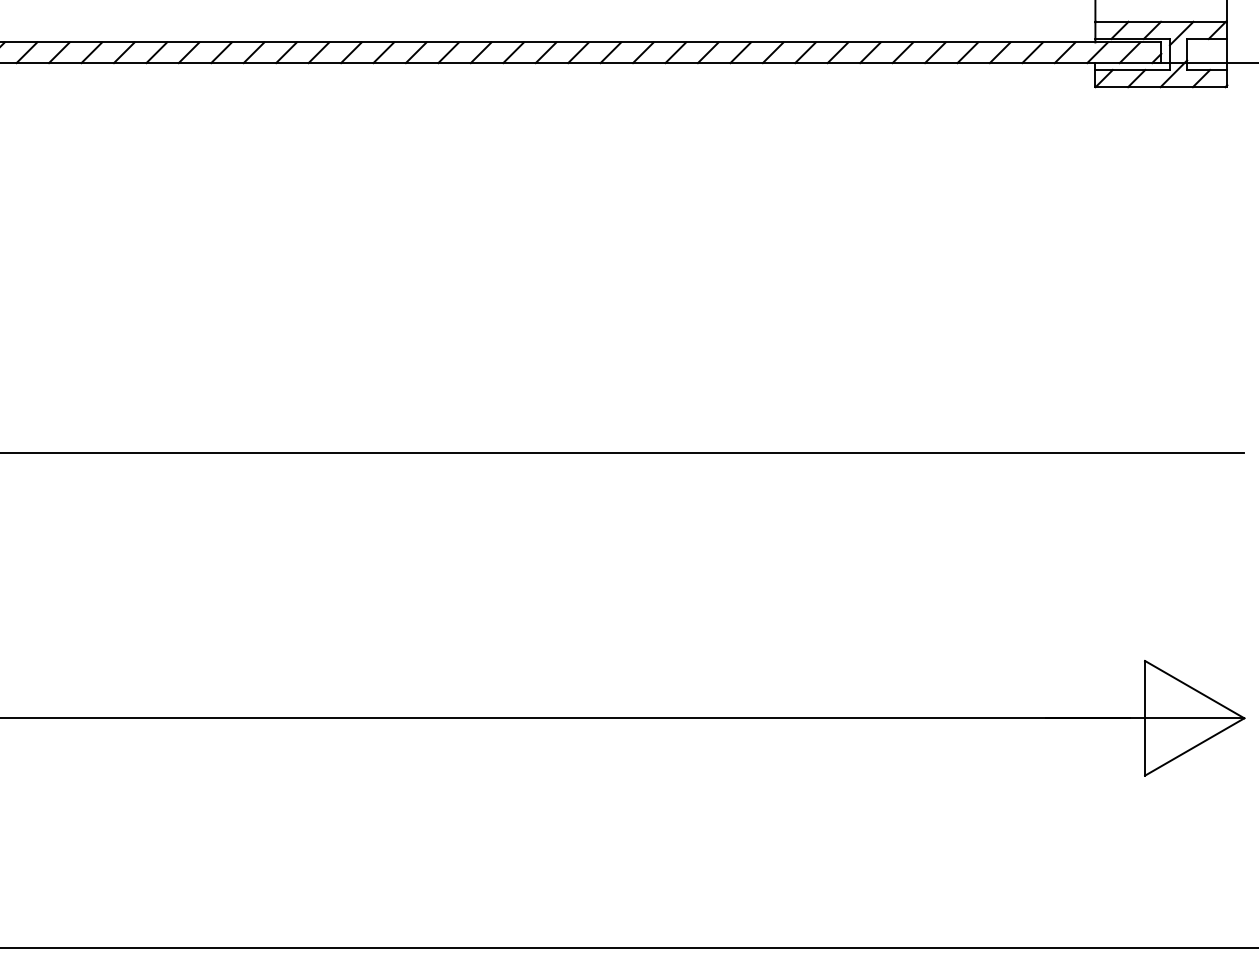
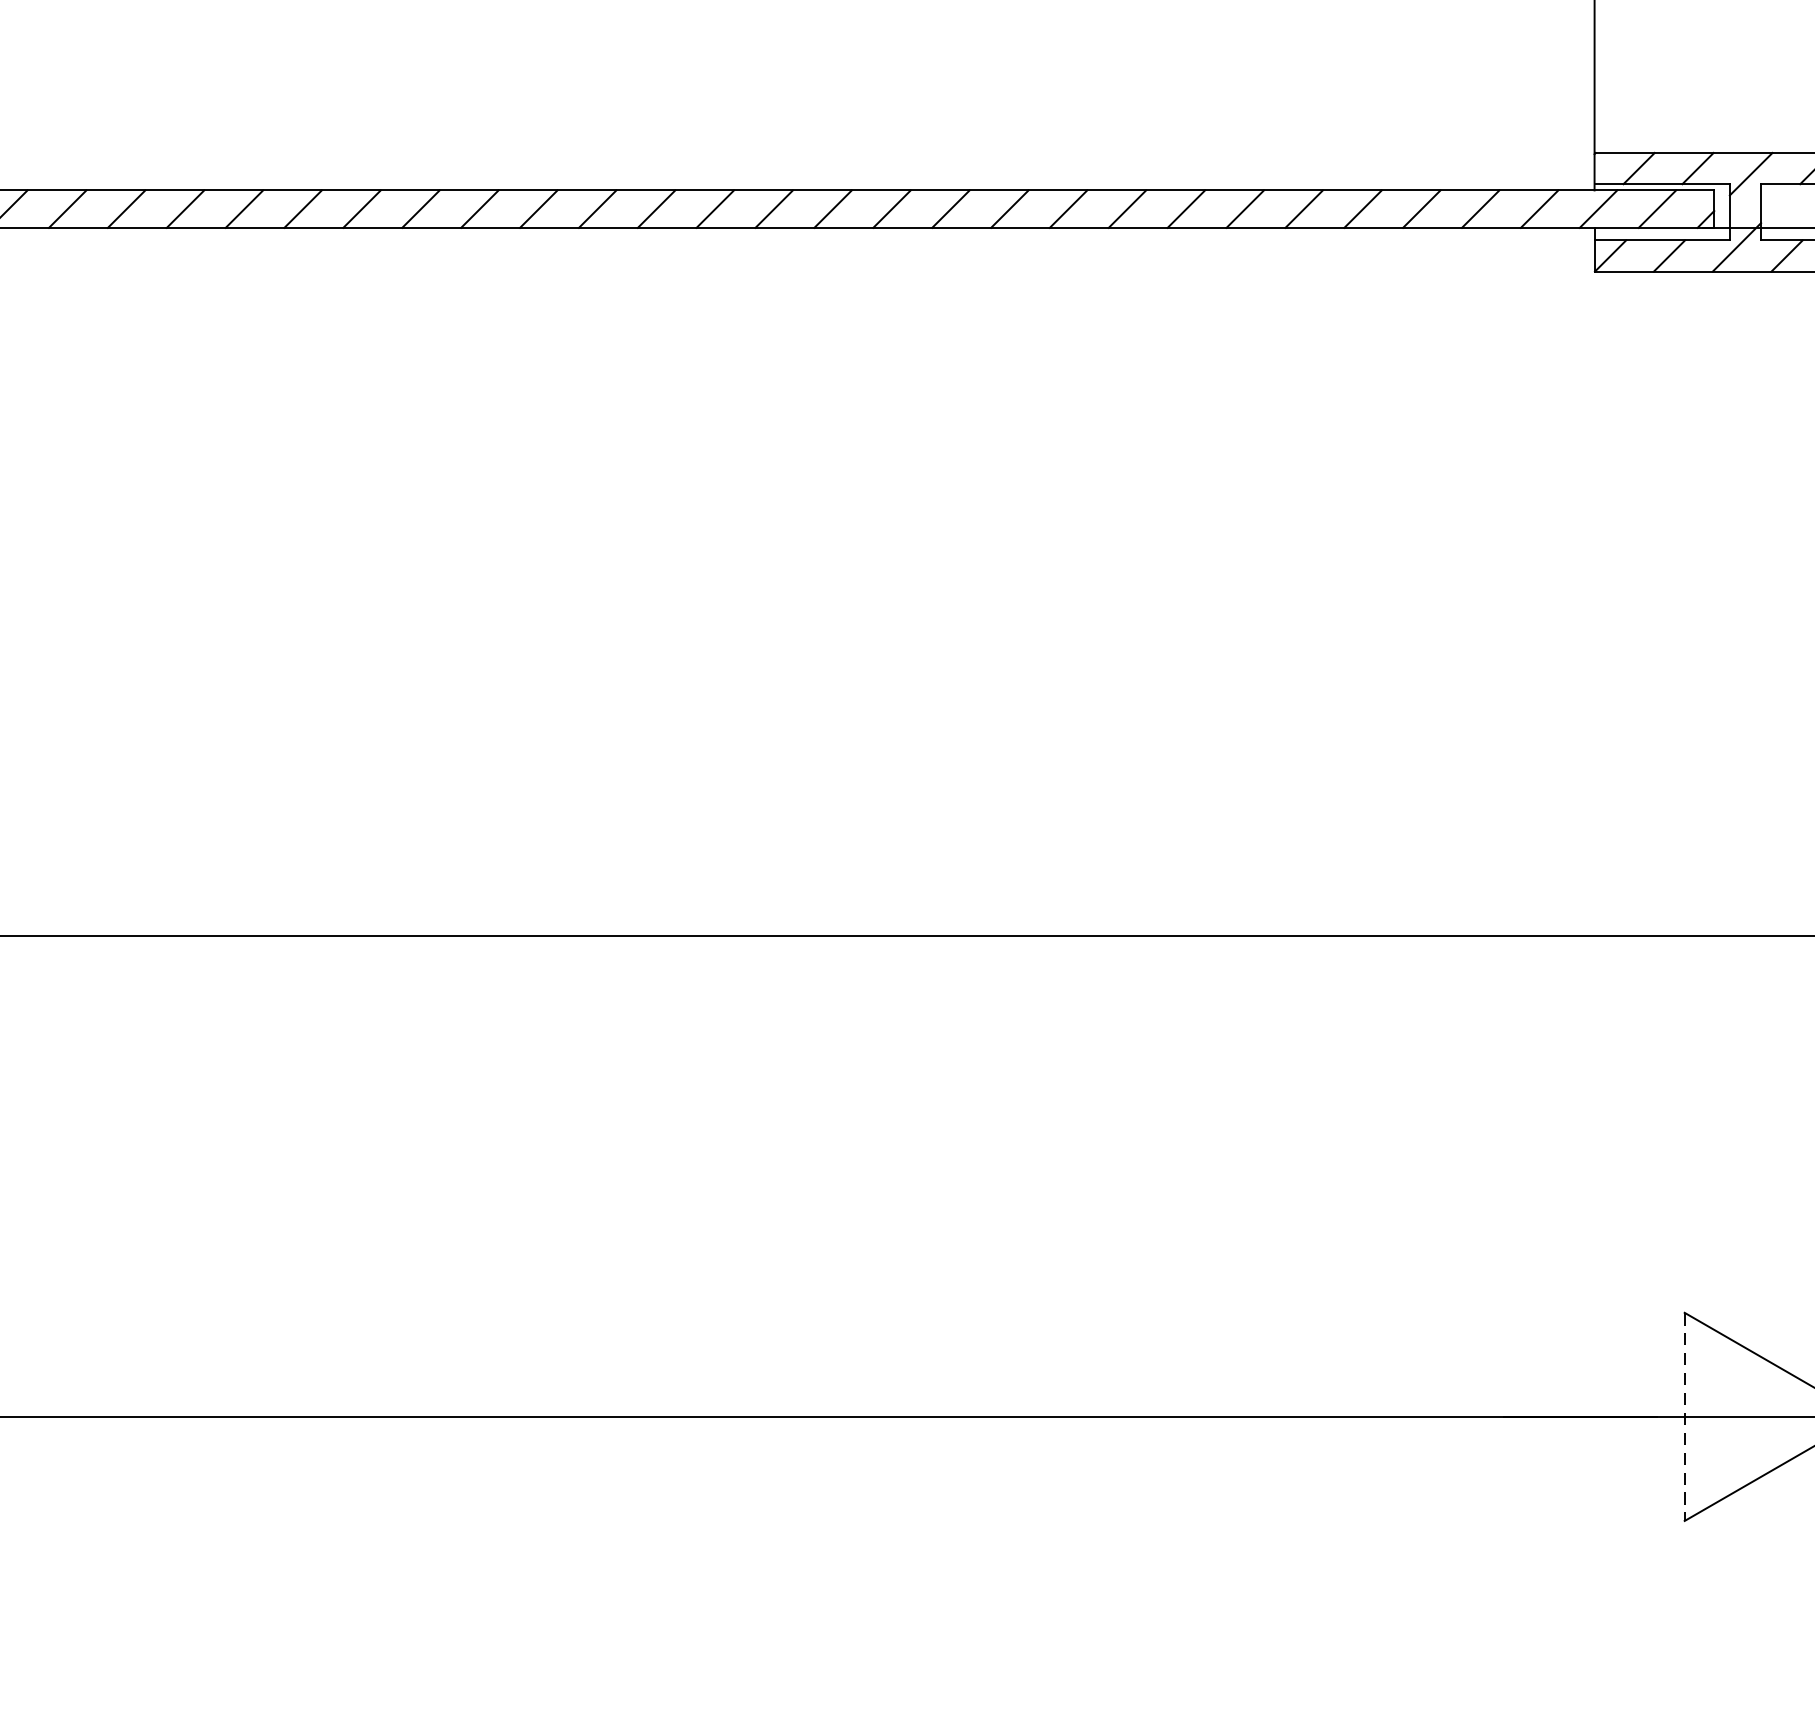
line: (1145, 718) -> (1685, 1417), solid -> dashed

